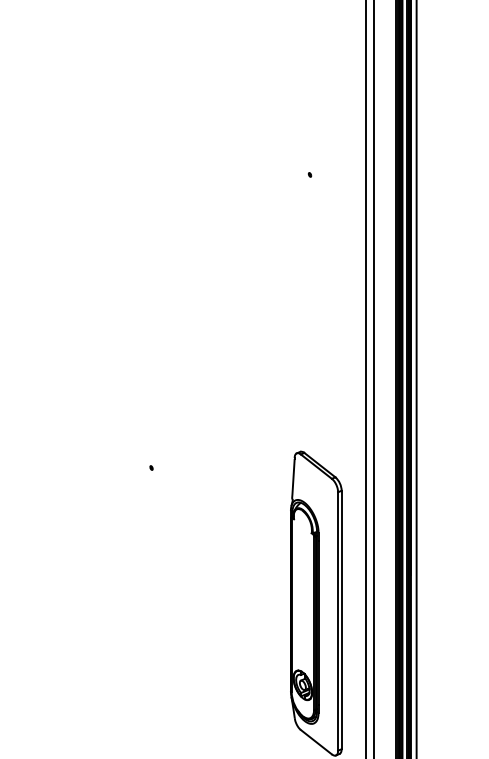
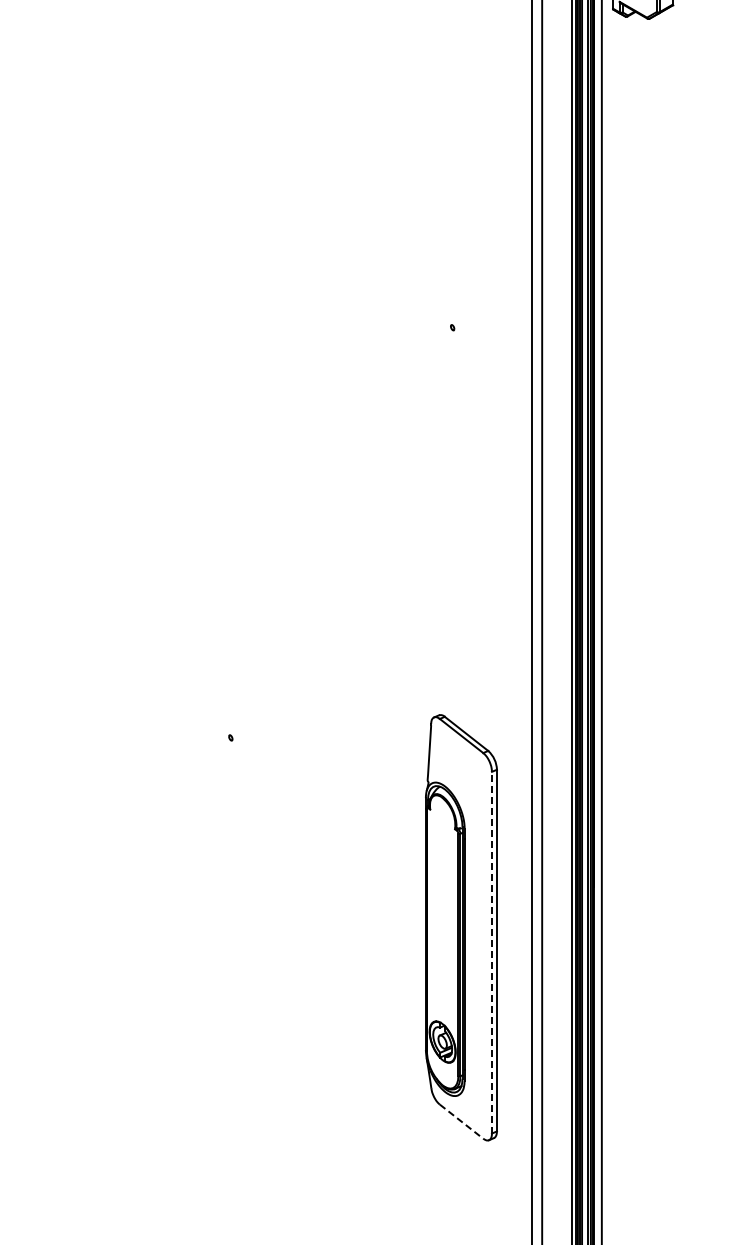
line: (337, 621) -> (491, 952), solid -> dashed
line: (316, 742) -> (461, 1121), solid -> dashed

